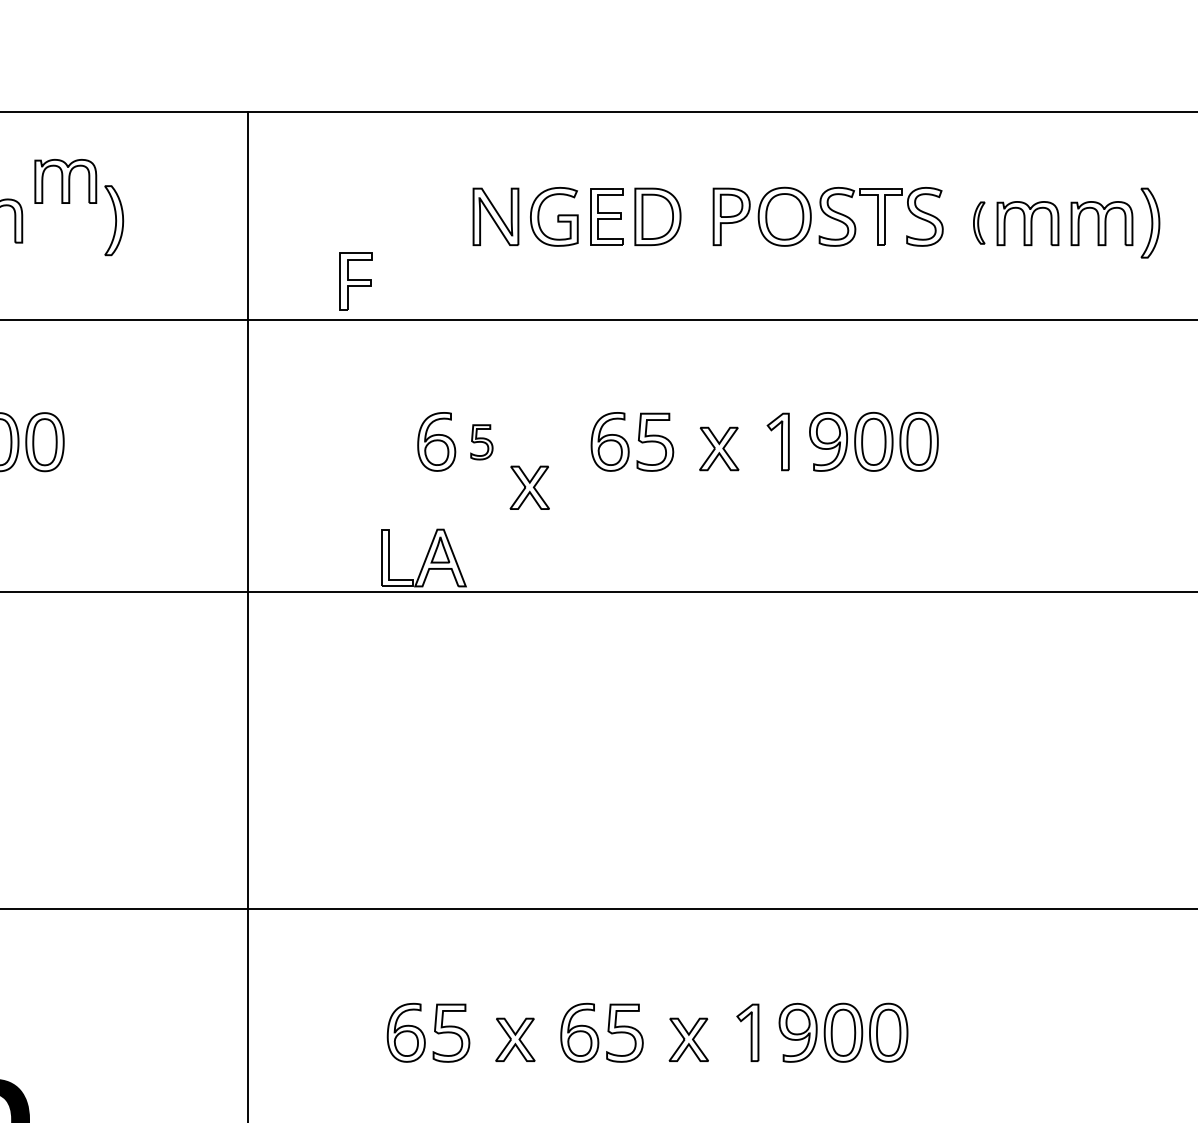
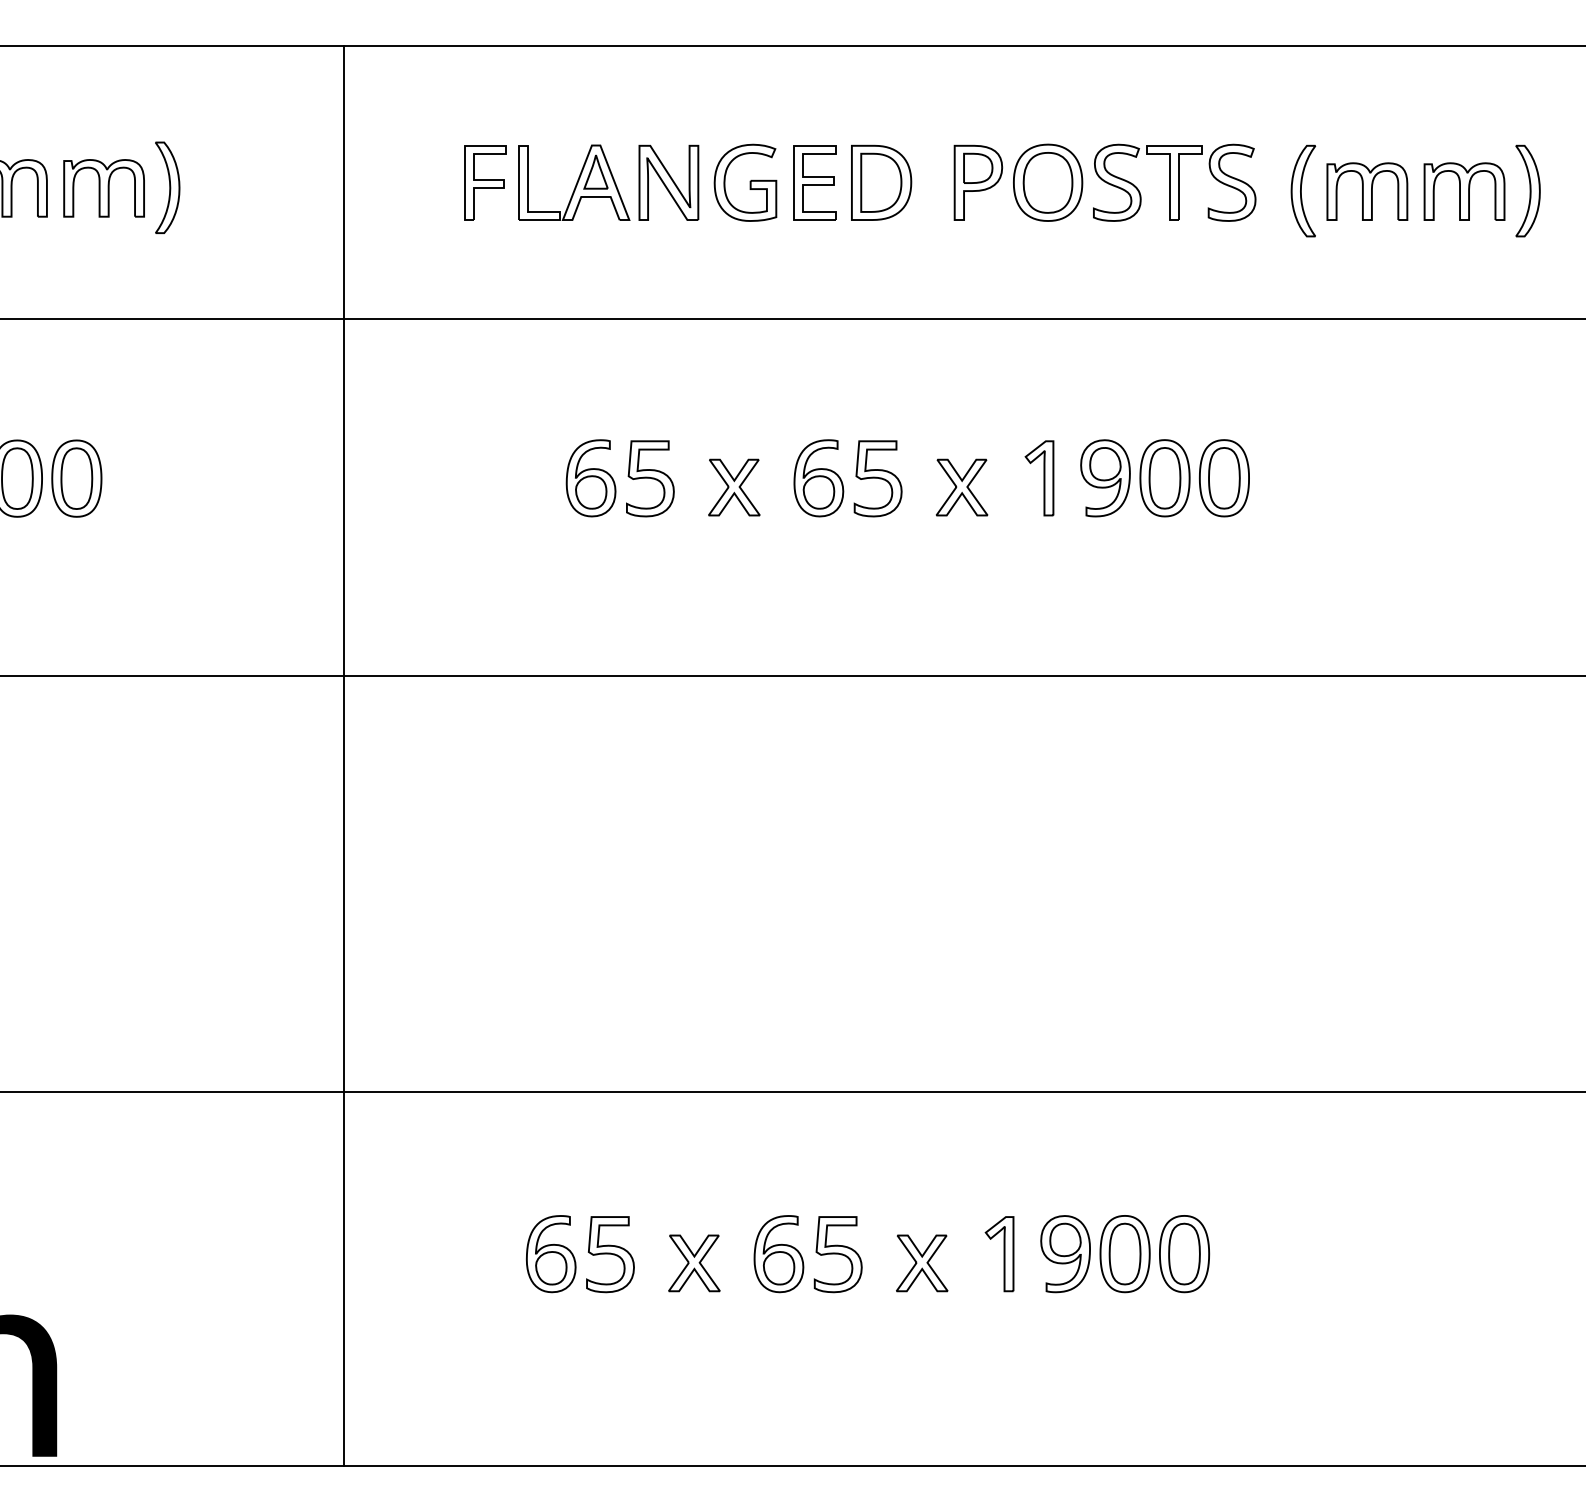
part: (65, 181) -> (103, 188), moved
part: (979, 222) -> (1303, 190), size x1.67
part: (356, 281) -> (485, 182), moved
part: (481, 442) -> (650, 478), size x1.67
part: (529, 487) -> (734, 487), moved
part: (424, 557) -> (574, 182), moved

